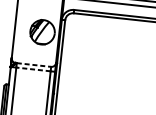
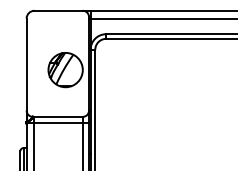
line: (34, 64) -> (59, 116), dashed -> solid
line: (33, 69) -> (58, 123), dashed -> solid

